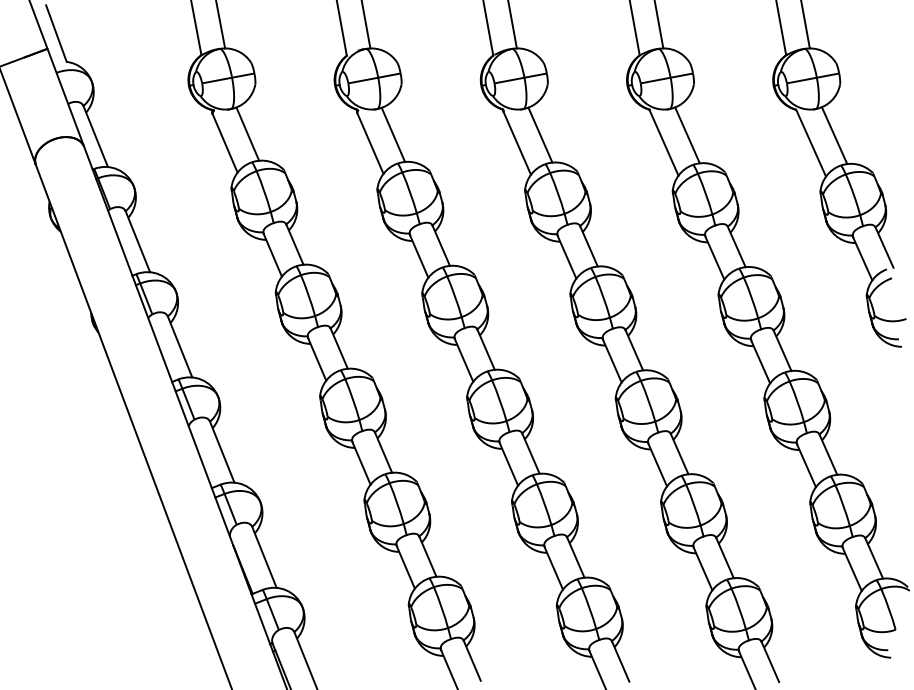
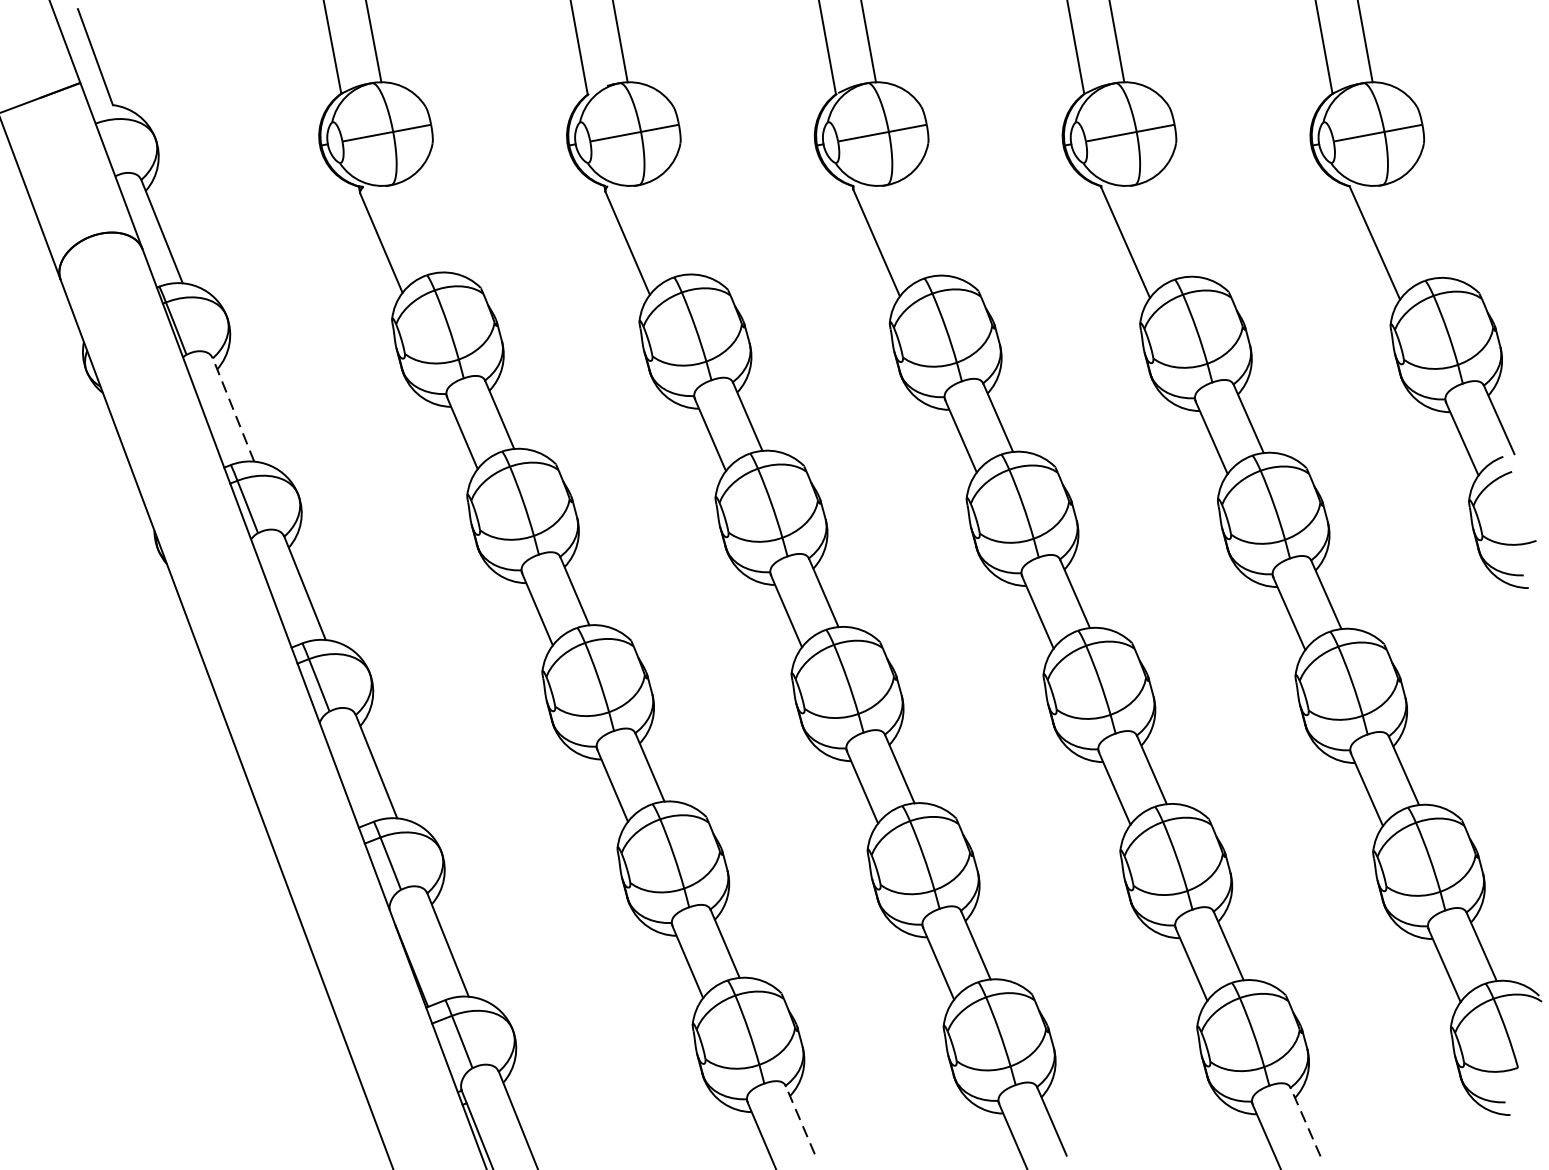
line: (247, 133) -> (419, 226), removed
line: (393, 134) -> (666, 228), removed
line: (540, 134) -> (916, 228), removed
line: (687, 135) -> (1165, 229), removed
line: (834, 135) -> (1414, 229), removed
line: (137, 241) -> (232, 409), solid -> dashed
line: (472, 660) -> (800, 1119), solid -> dashed
line: (770, 661) -> (1305, 1121), solid -> dashed

